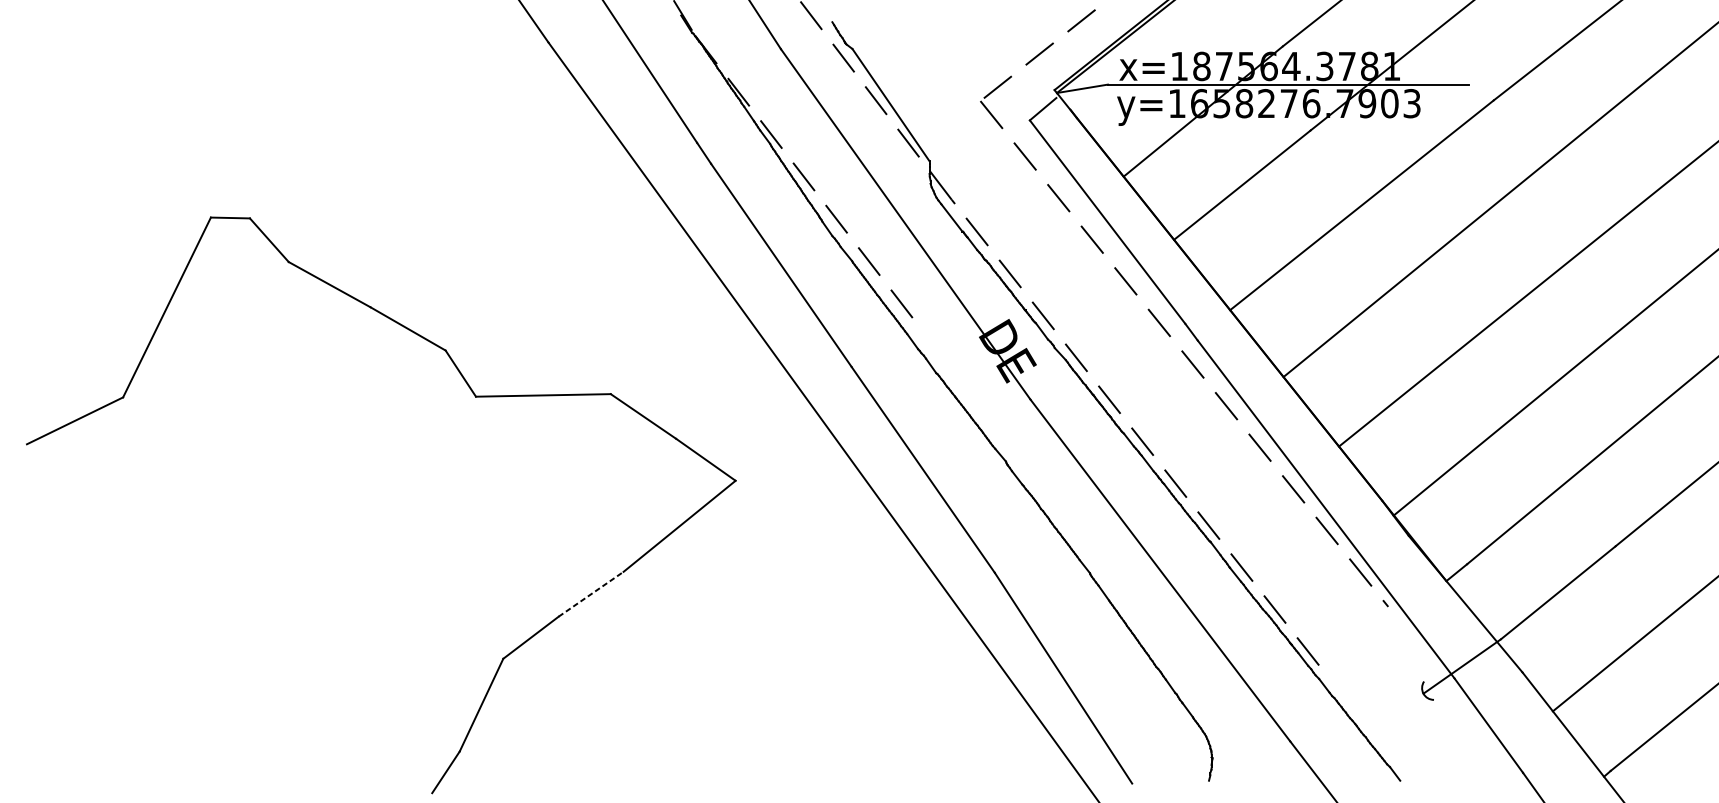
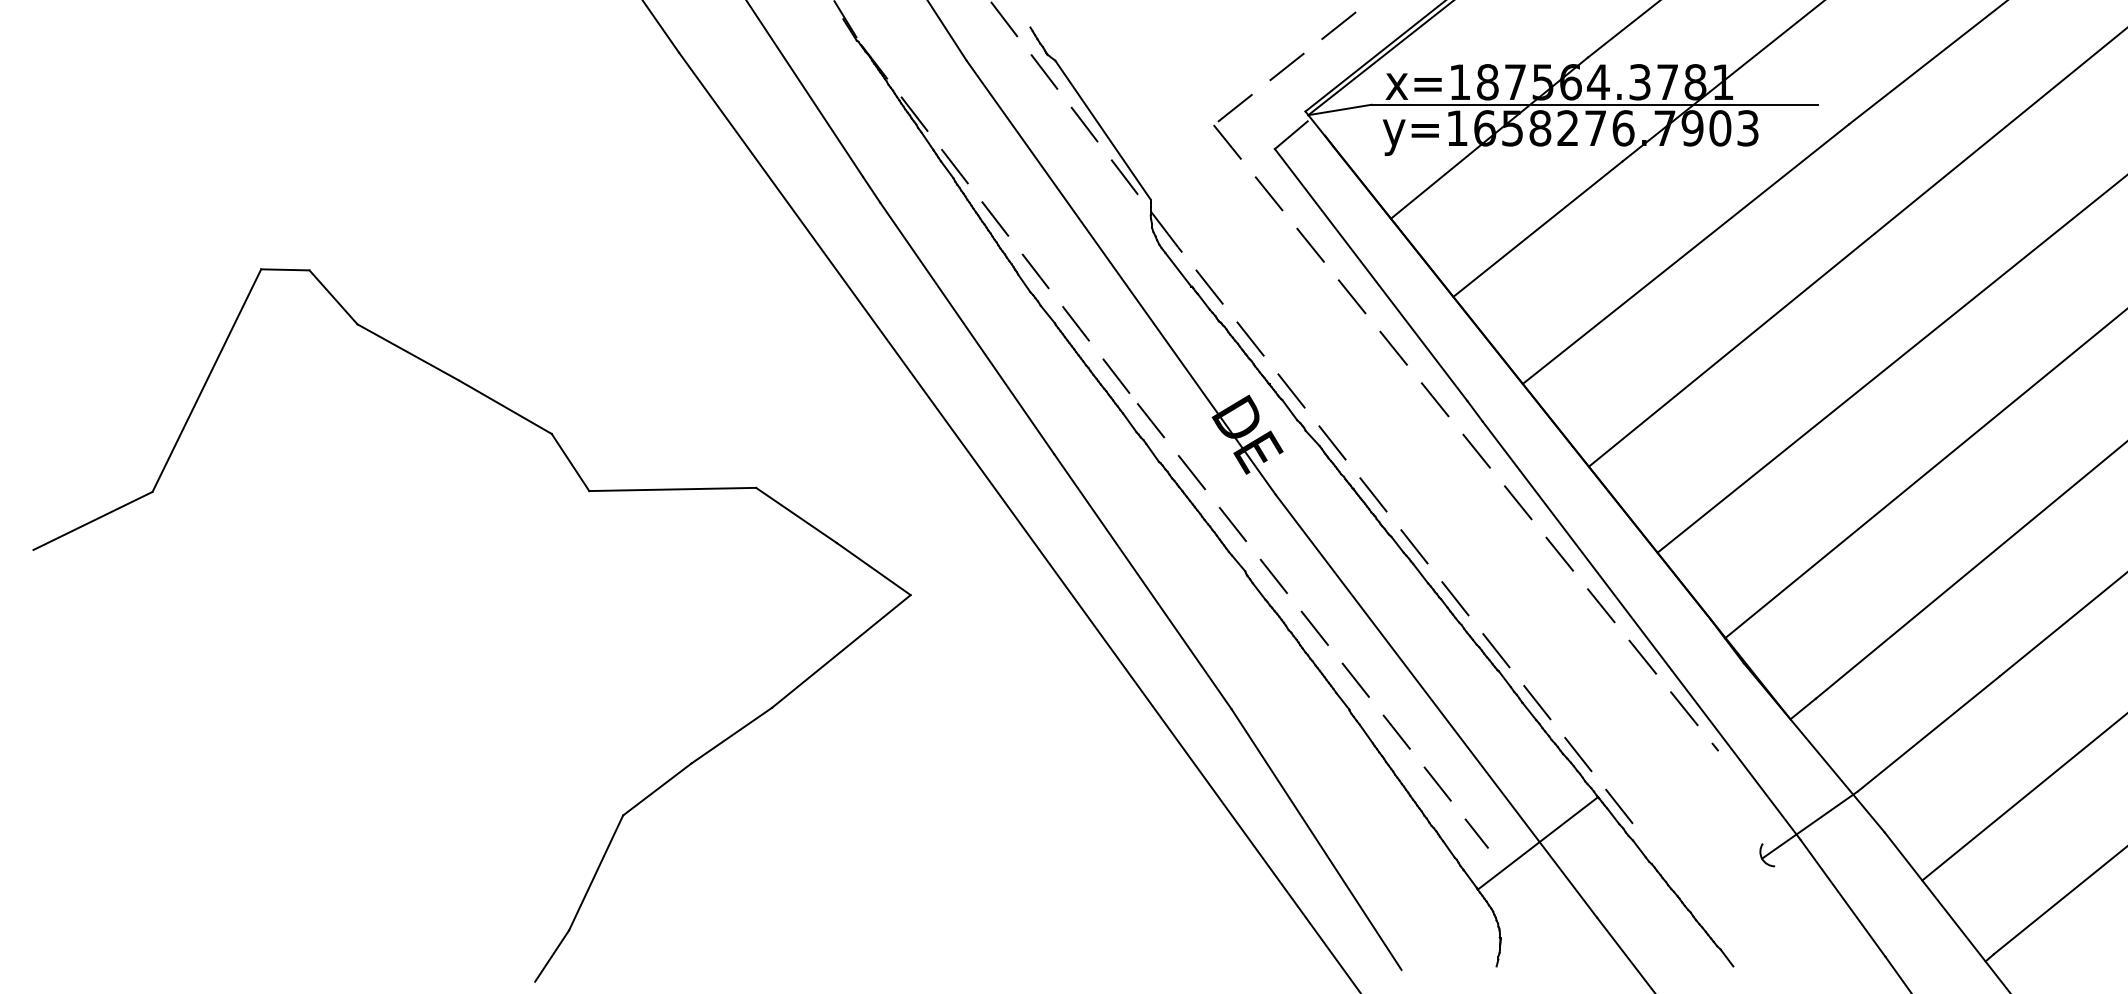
line: (1060, 505) -> (1312, 625), added
line: (590, 594) -> (731, 735), dashed -> solid
line: (1242, 681) -> (1537, 843), added

